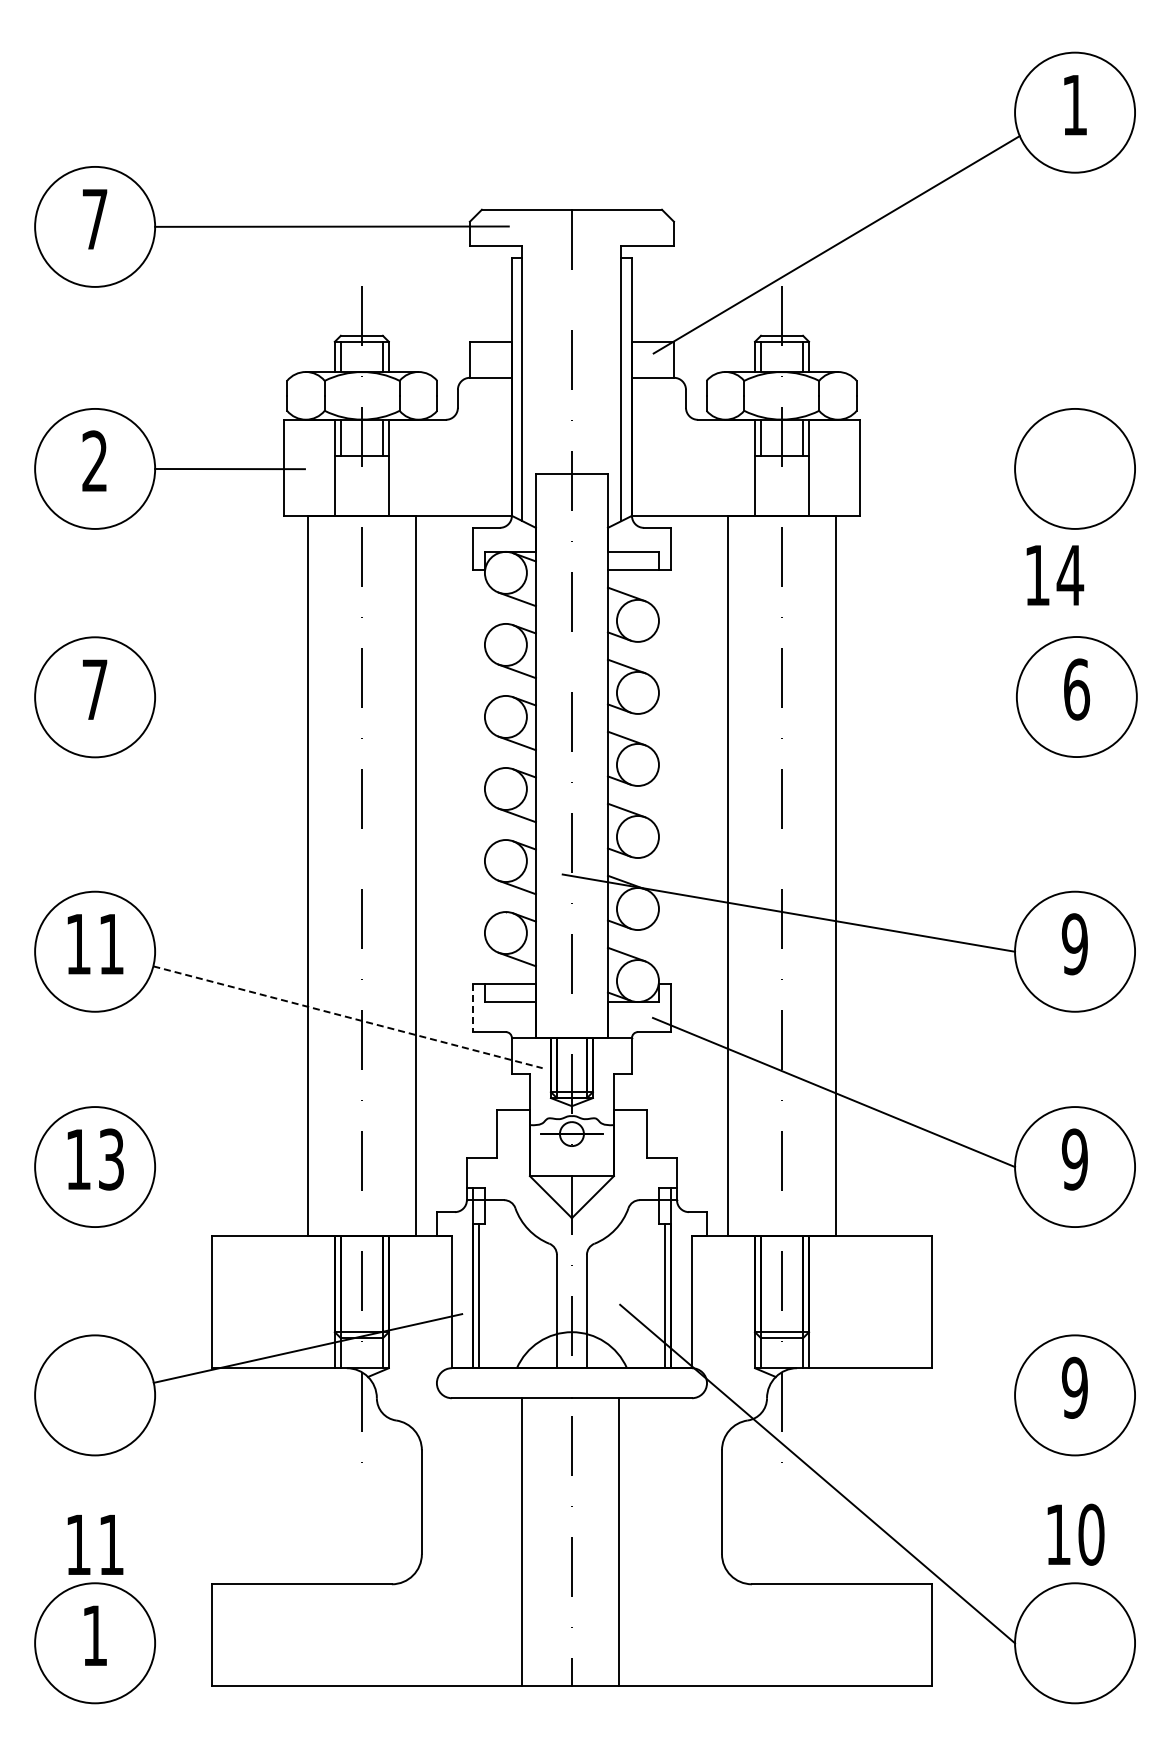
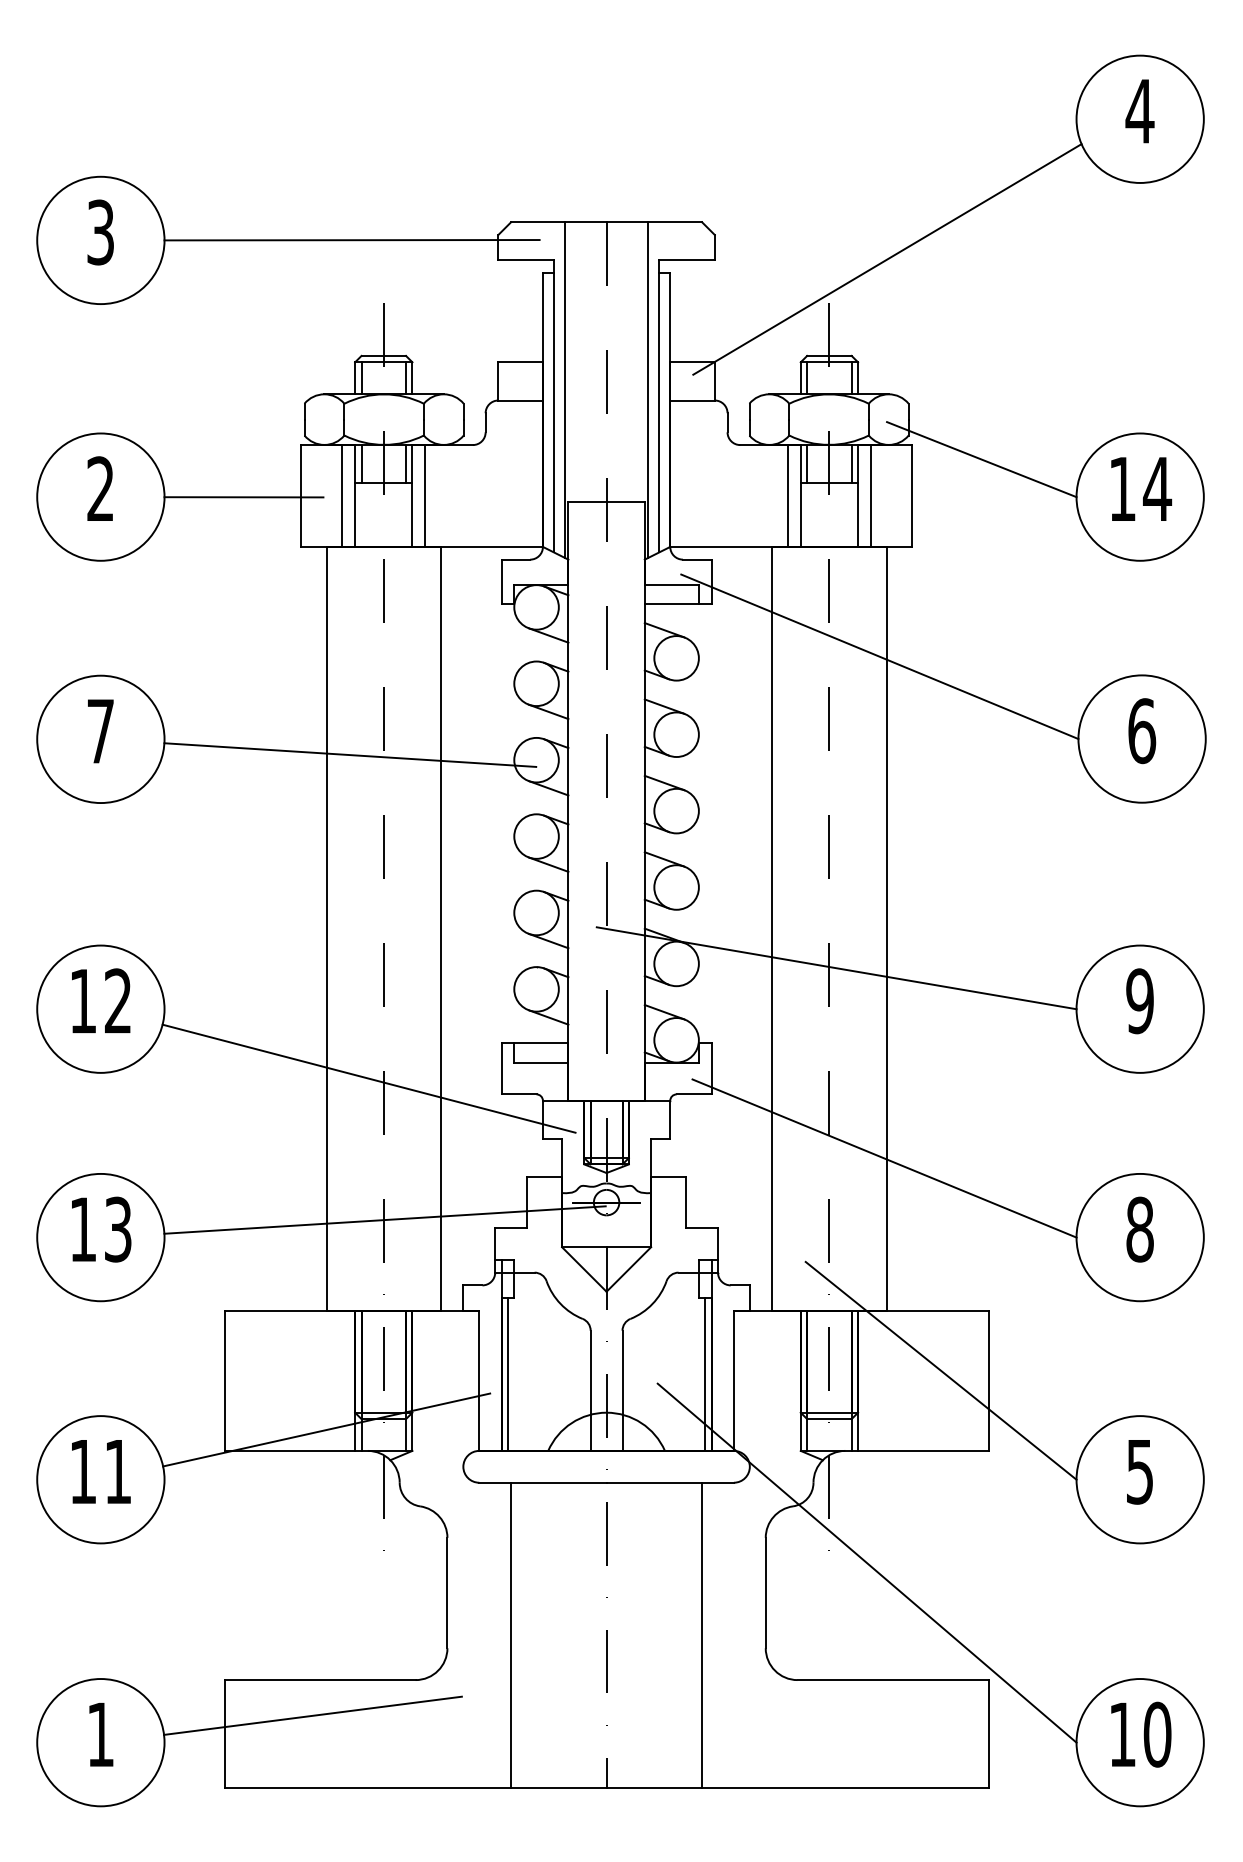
text: (1074, 105) -> (1139, 111), 1 -> 4
text: (94, 219) -> (100, 232), 7 -> 3
line: (532, 367) -> (564, 389), added
line: (610, 367) -> (647, 389), added
line: (925, 433) -> (981, 459), added
line: (322, 467) -> (342, 495), added
line: (400, 467) -> (424, 495), added
line: (743, 467) -> (788, 495), added
line: (821, 467) -> (871, 495), added
text: (1055, 575) -> (1141, 489), moved
line: (829, 619) -> (879, 656), added
line: (330, 711) -> (350, 754), added
text: (111, 943) -> (118, 1000), 11 -> 12
line: (472, 1008) -> (501, 1069), dashed -> solid
line: (348, 1017) -> (369, 1078), dashed -> solid
line: (363, 1150) -> (385, 1220), added
text: (1074, 1159) -> (1139, 1229), 9 -> 8
line: (887, 1292) -> (941, 1370), added
text: (1074, 1387) -> (1139, 1471), 9 -> 5
text: (1075, 1534) -> (1140, 1734), moved
line: (521, 1542) -> (510, 1635), moved
line: (618, 1542) -> (701, 1635), moved
text: (95, 1544) -> (101, 1471), moved
line: (294, 1617) -> (312, 1715), added

